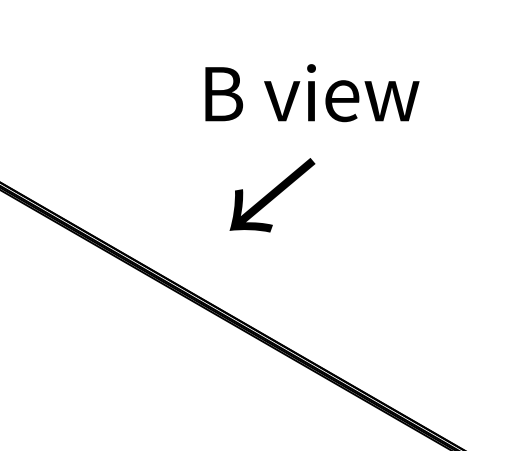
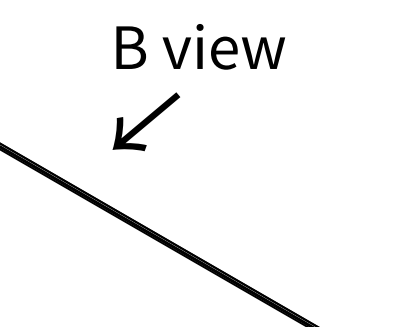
text: (272, 195) -> (146, 122), moved

